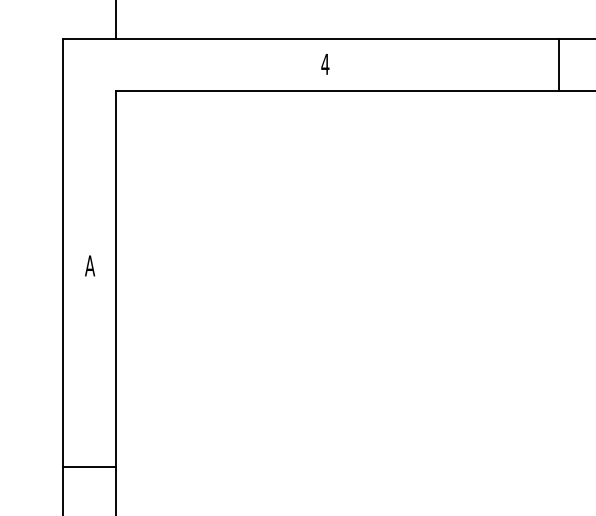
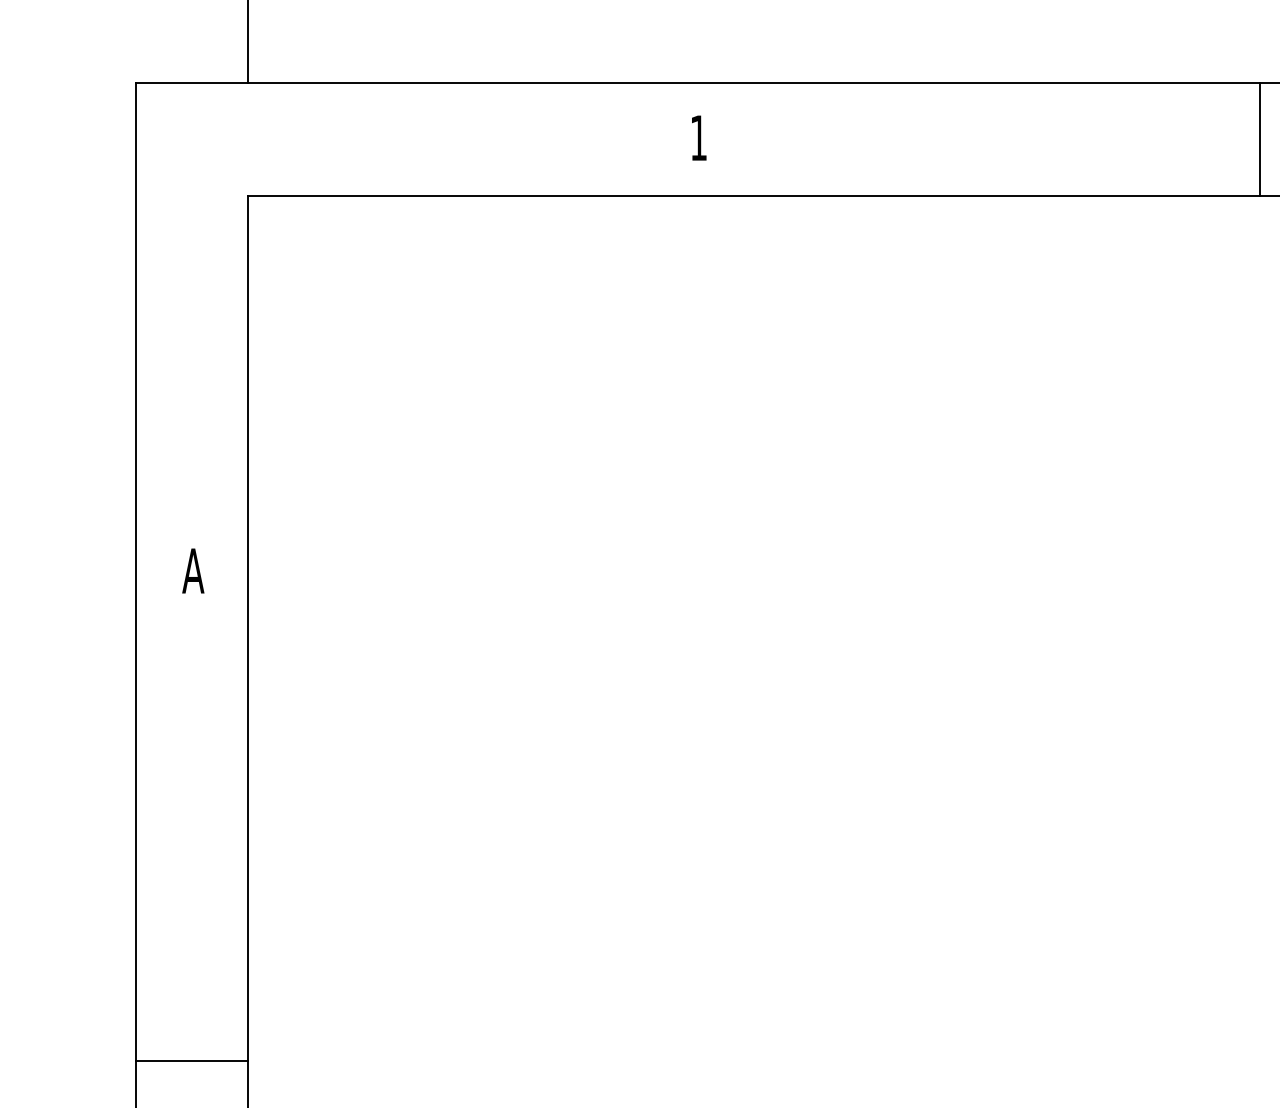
text: (325, 64) -> (699, 138), 4 -> 1
line: (558, 64) -> (1259, 138), moved
line: (89, 467) -> (192, 1062), moved

